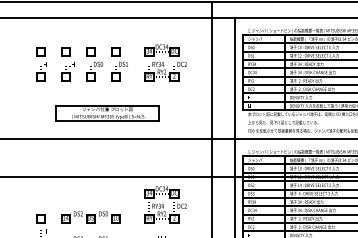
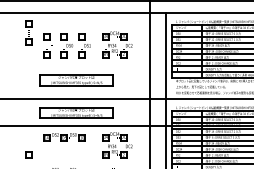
part: (41, 64) -> (29, 33), moved
part: (107, 159) -> (76, 113), added
part: (90, 217) -> (64, 137), moved

